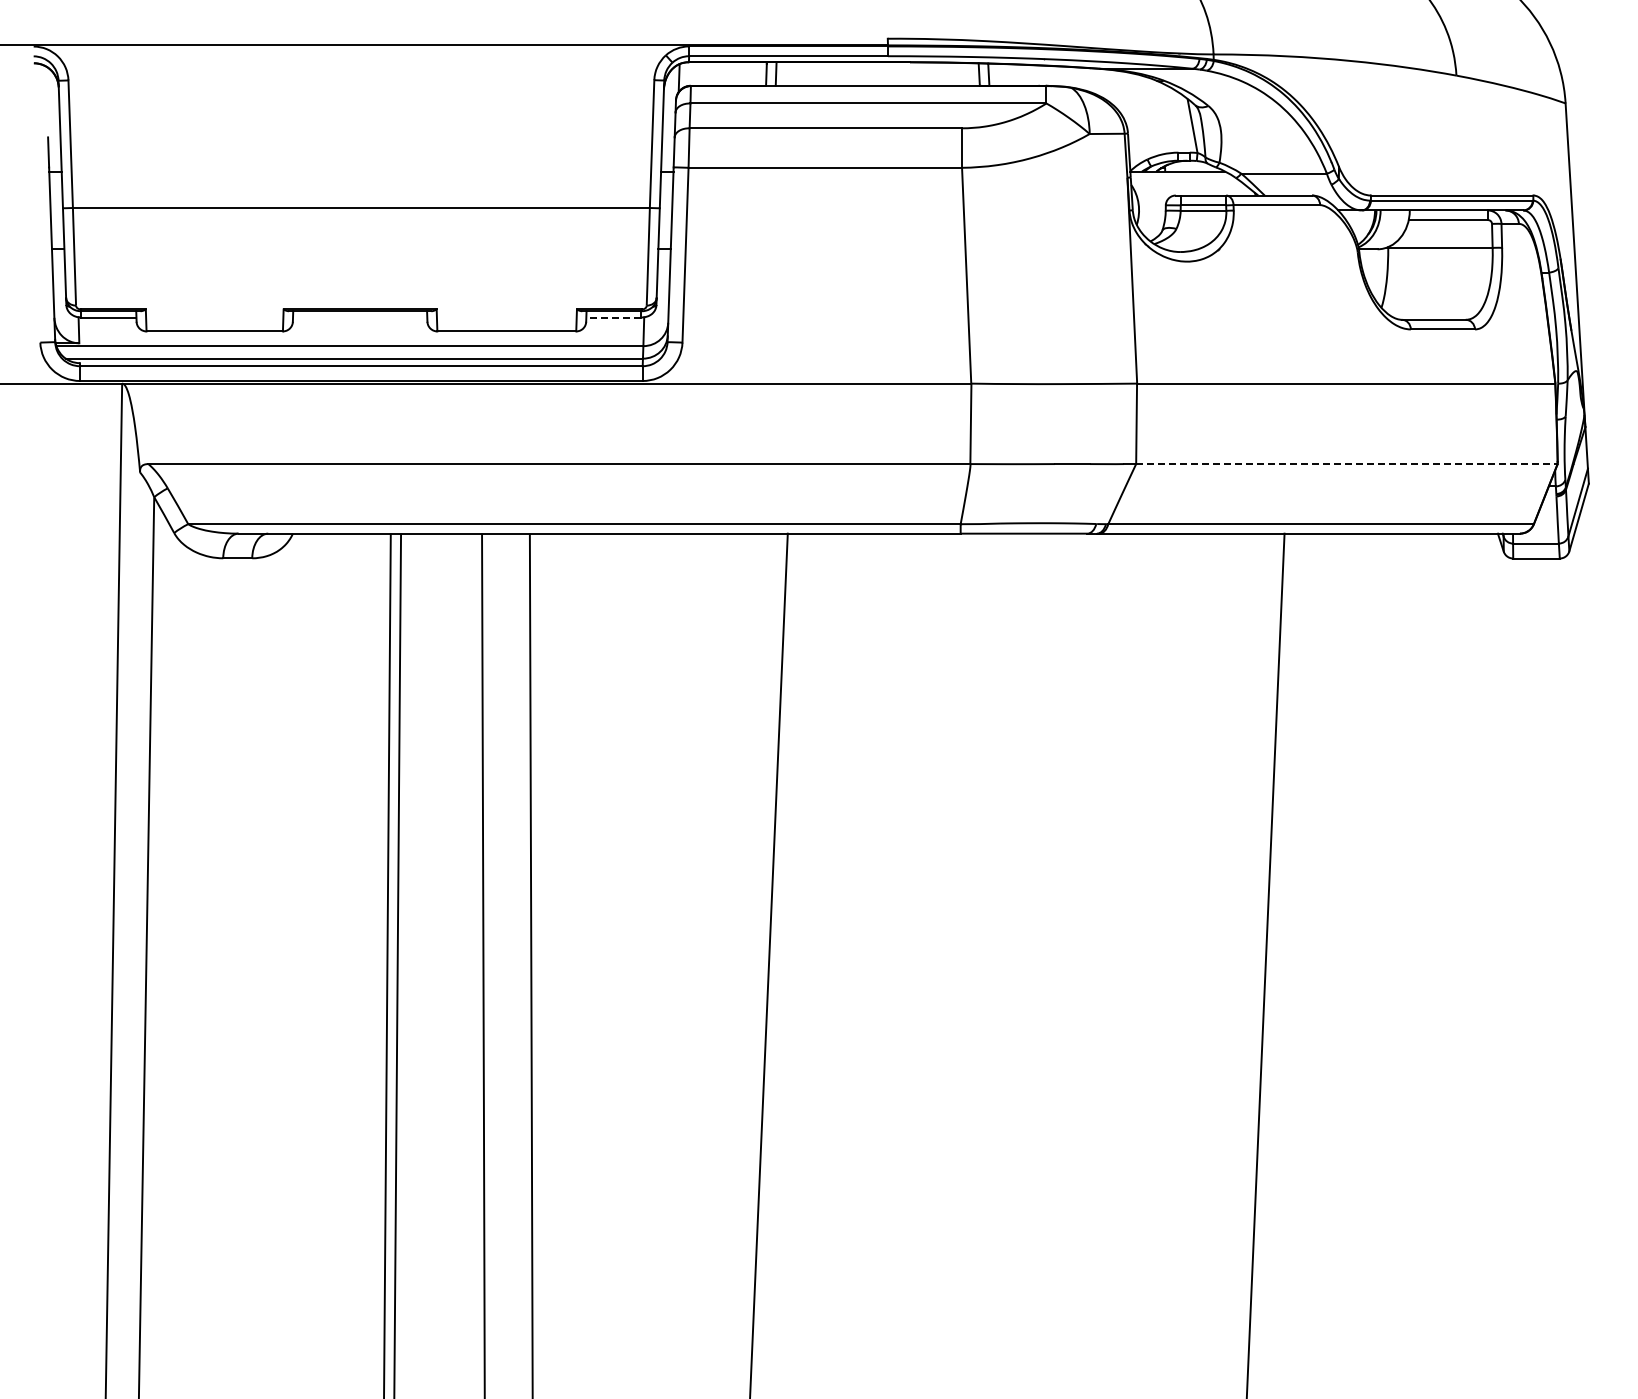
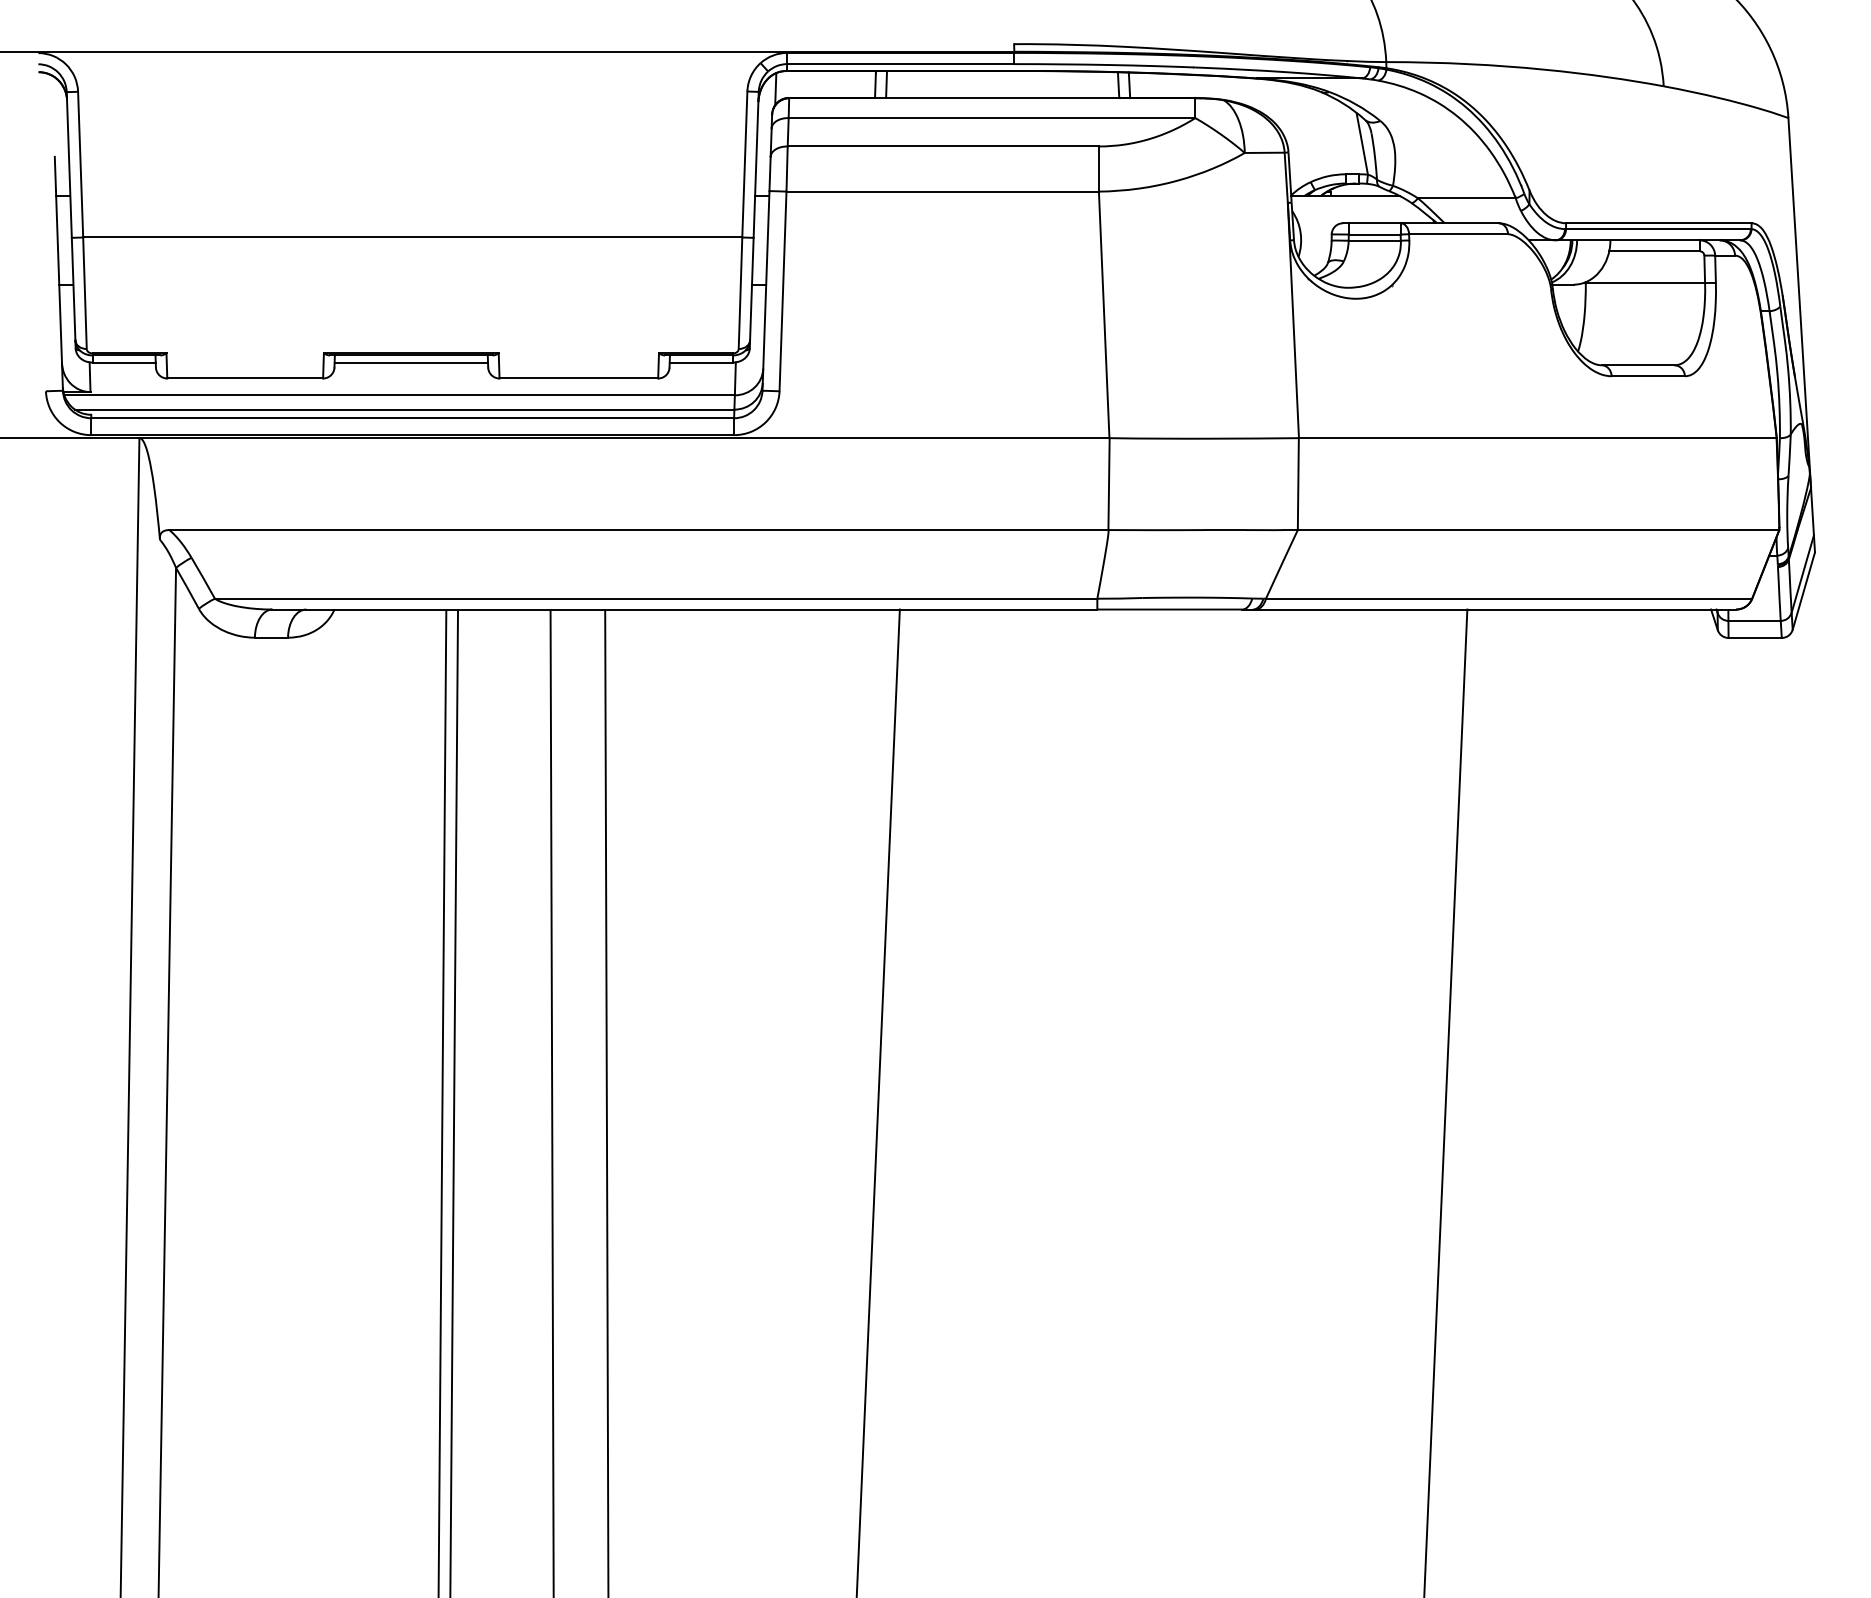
line: (360, 317) -> (411, 362), added
line: (613, 317) -> (700, 362), dashed -> solid
line: (1346, 464) -> (1538, 530), dashed -> solid

